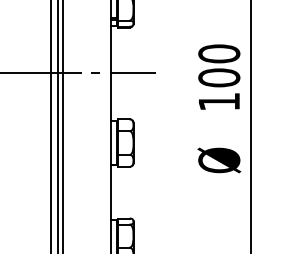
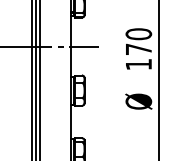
text: (218, 78) -> (138, 49), 100 -> 170

